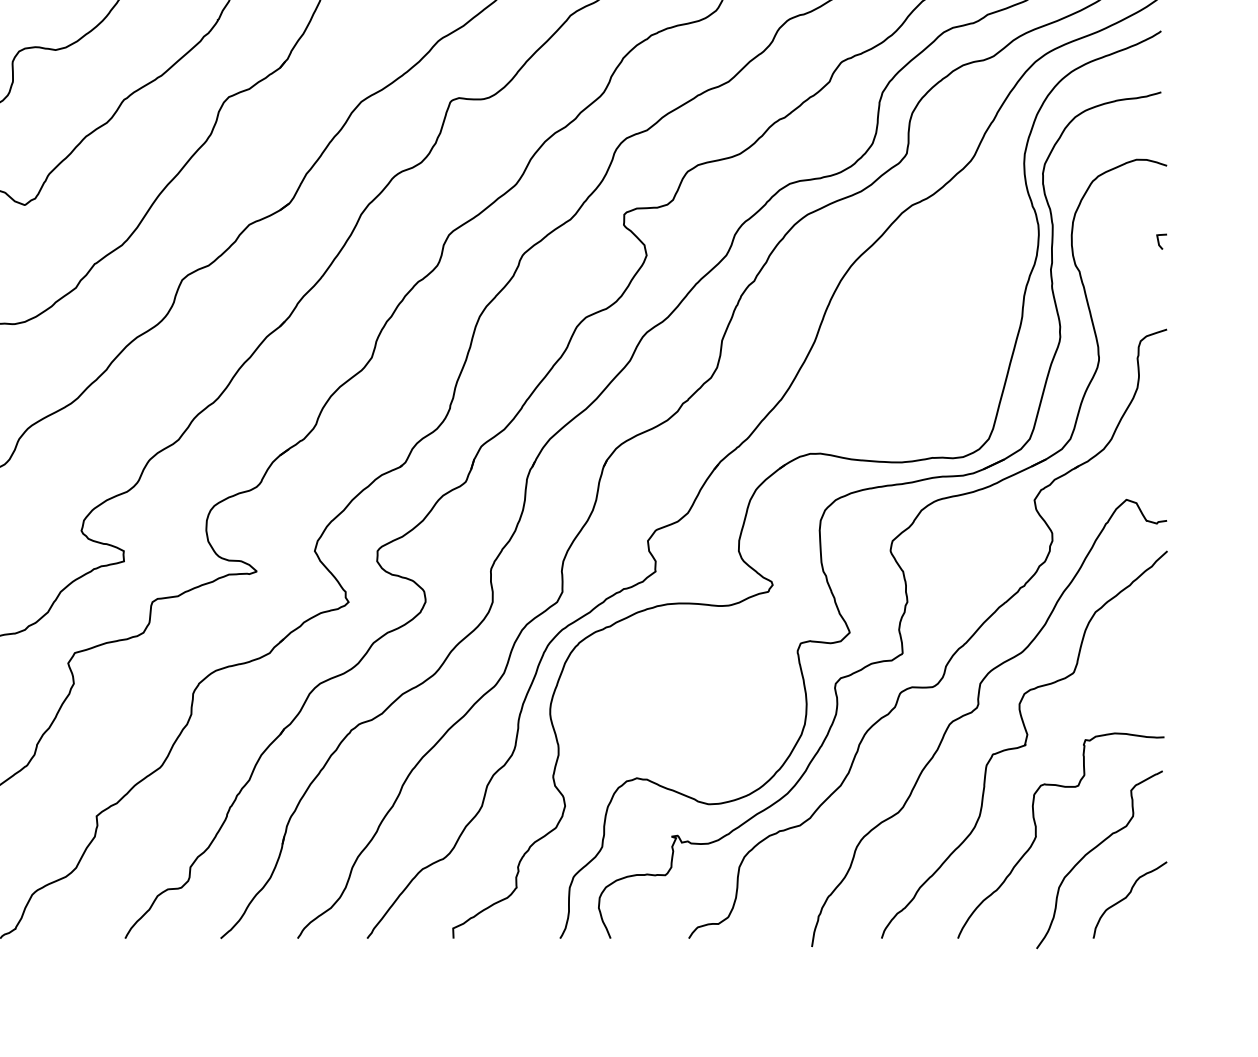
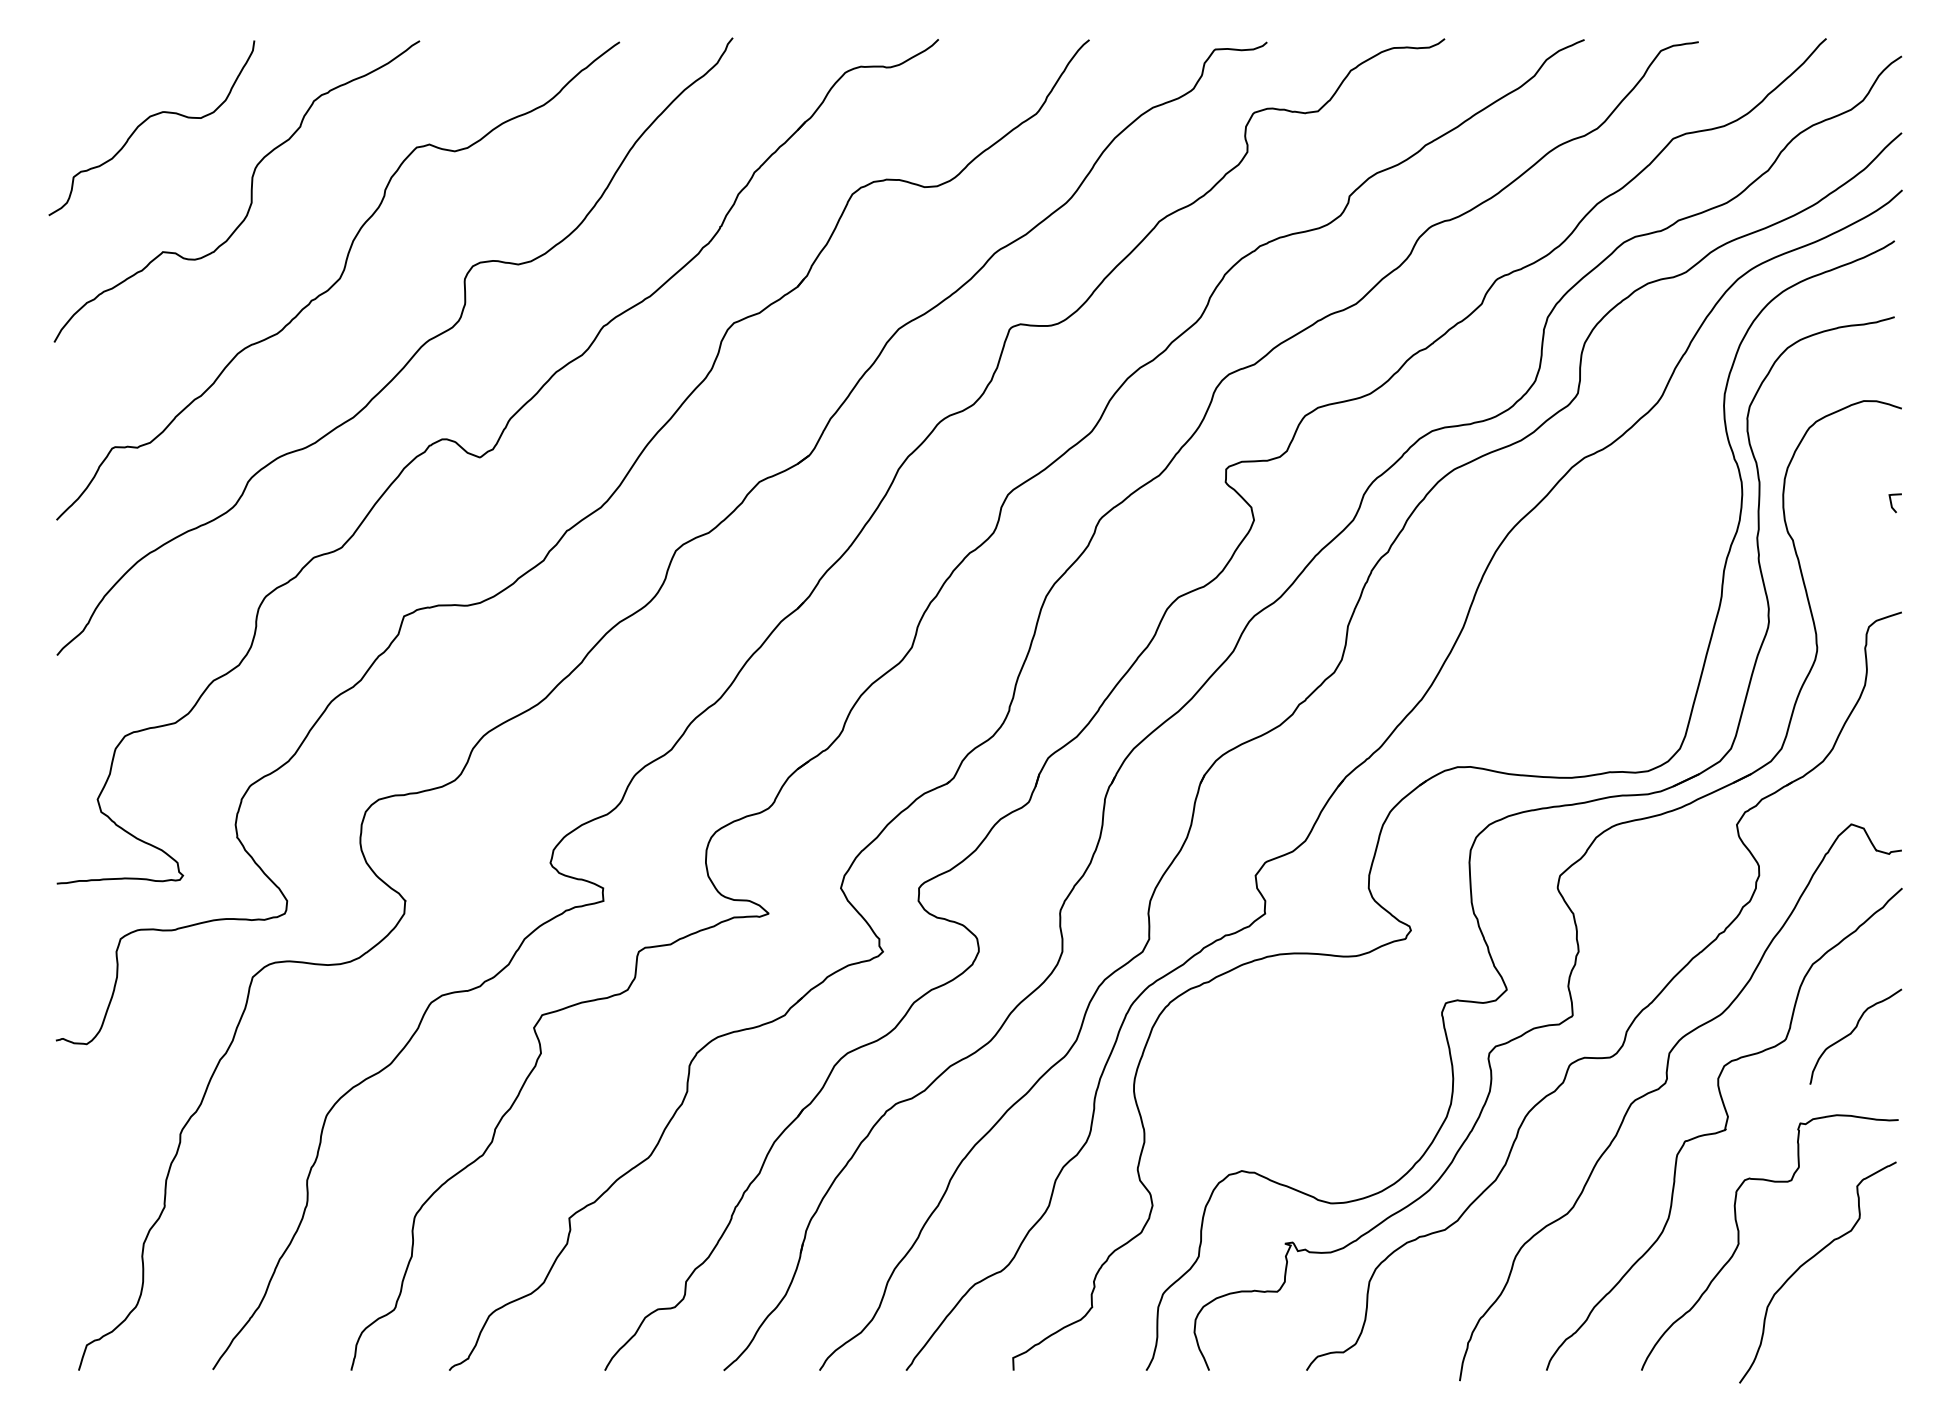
curve: (1127, 897) -> (1852, 1033), moved

